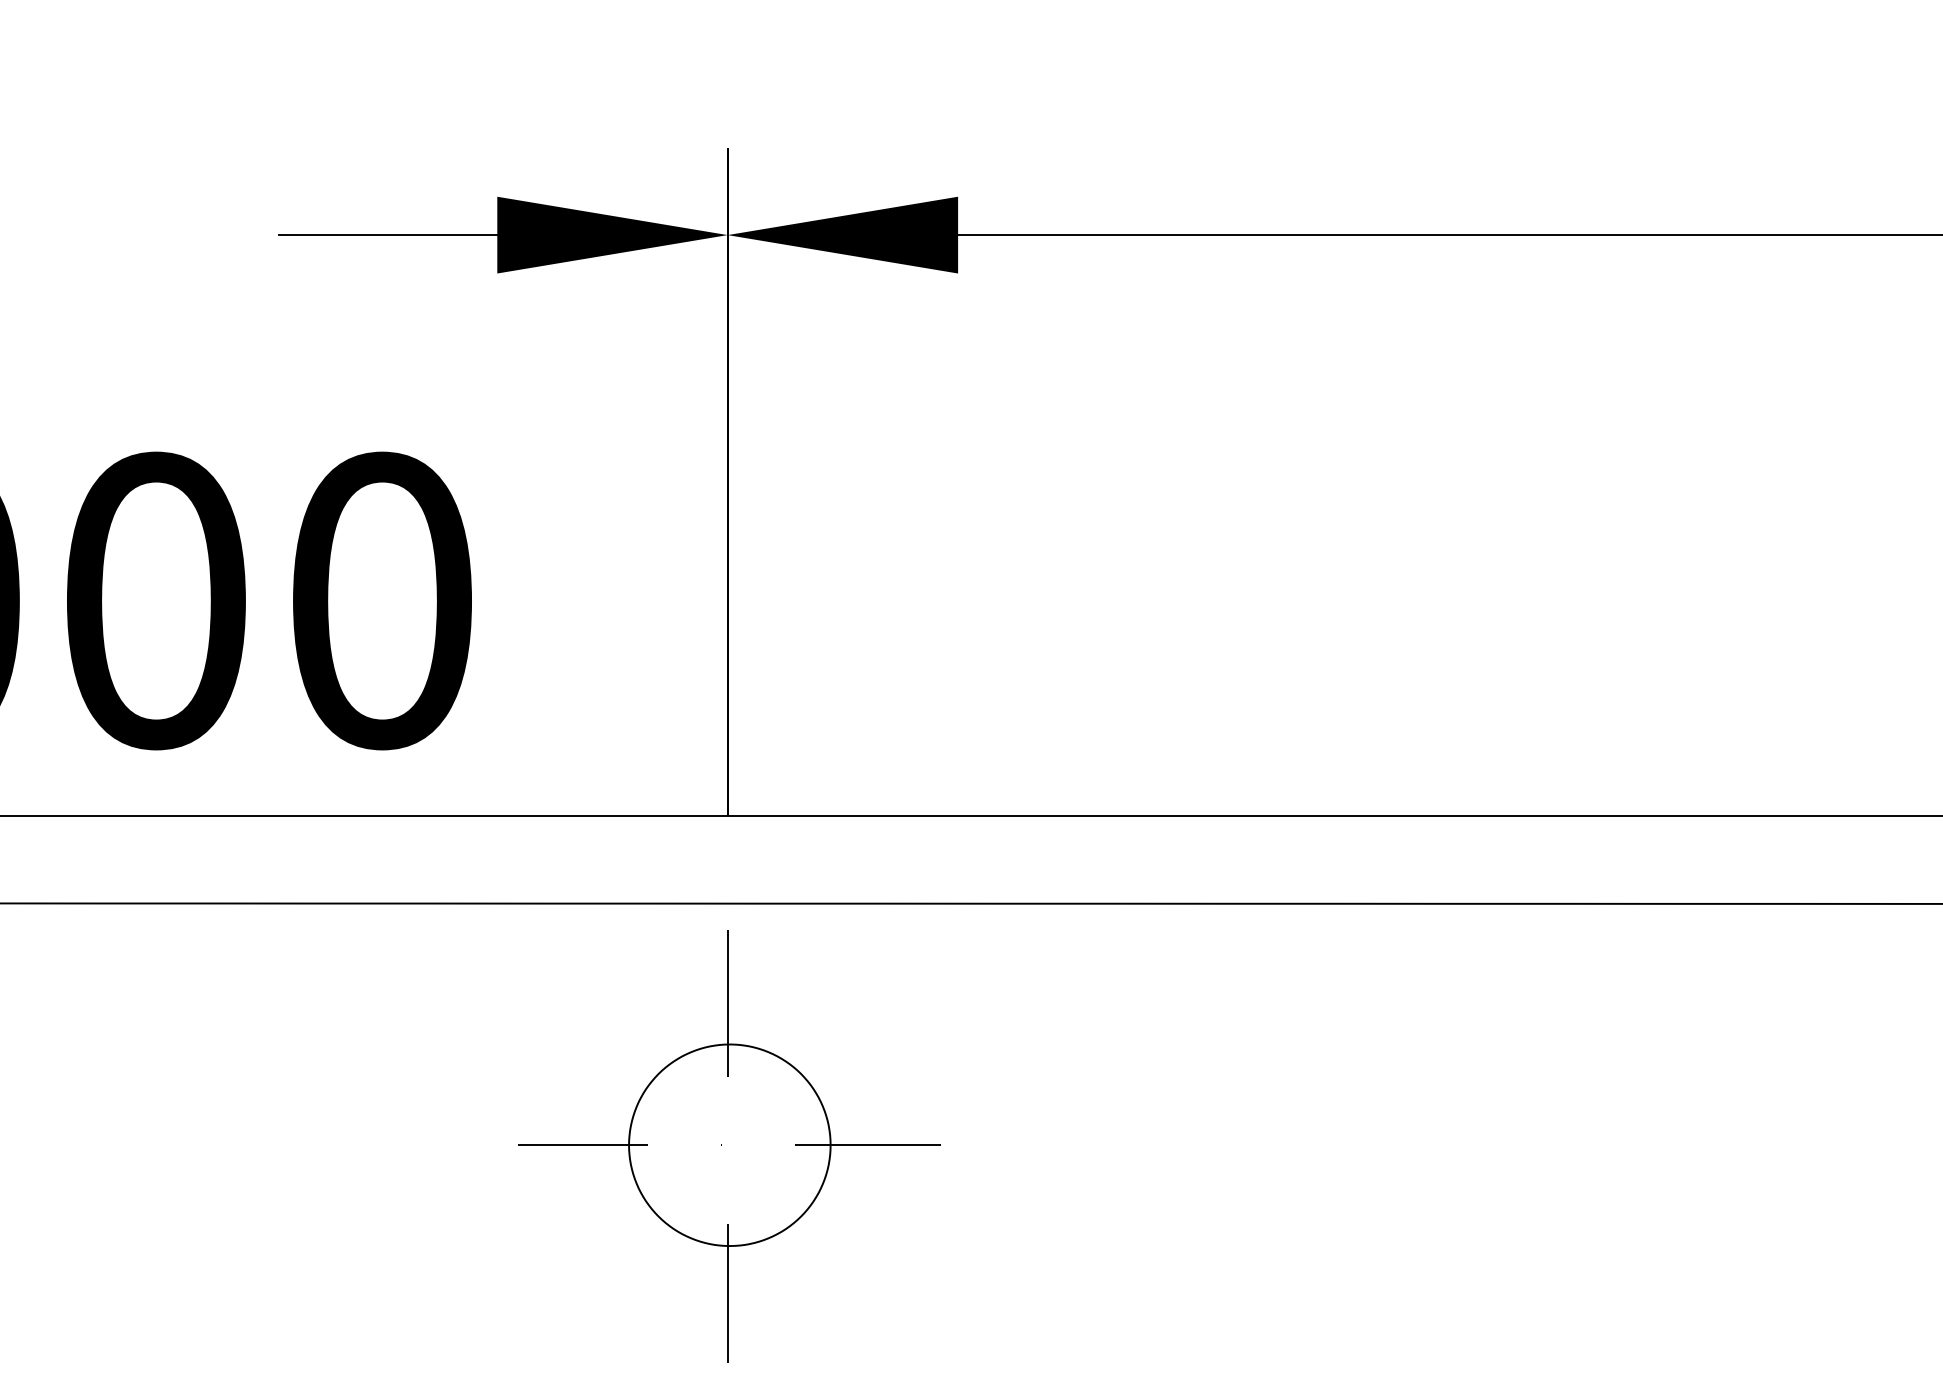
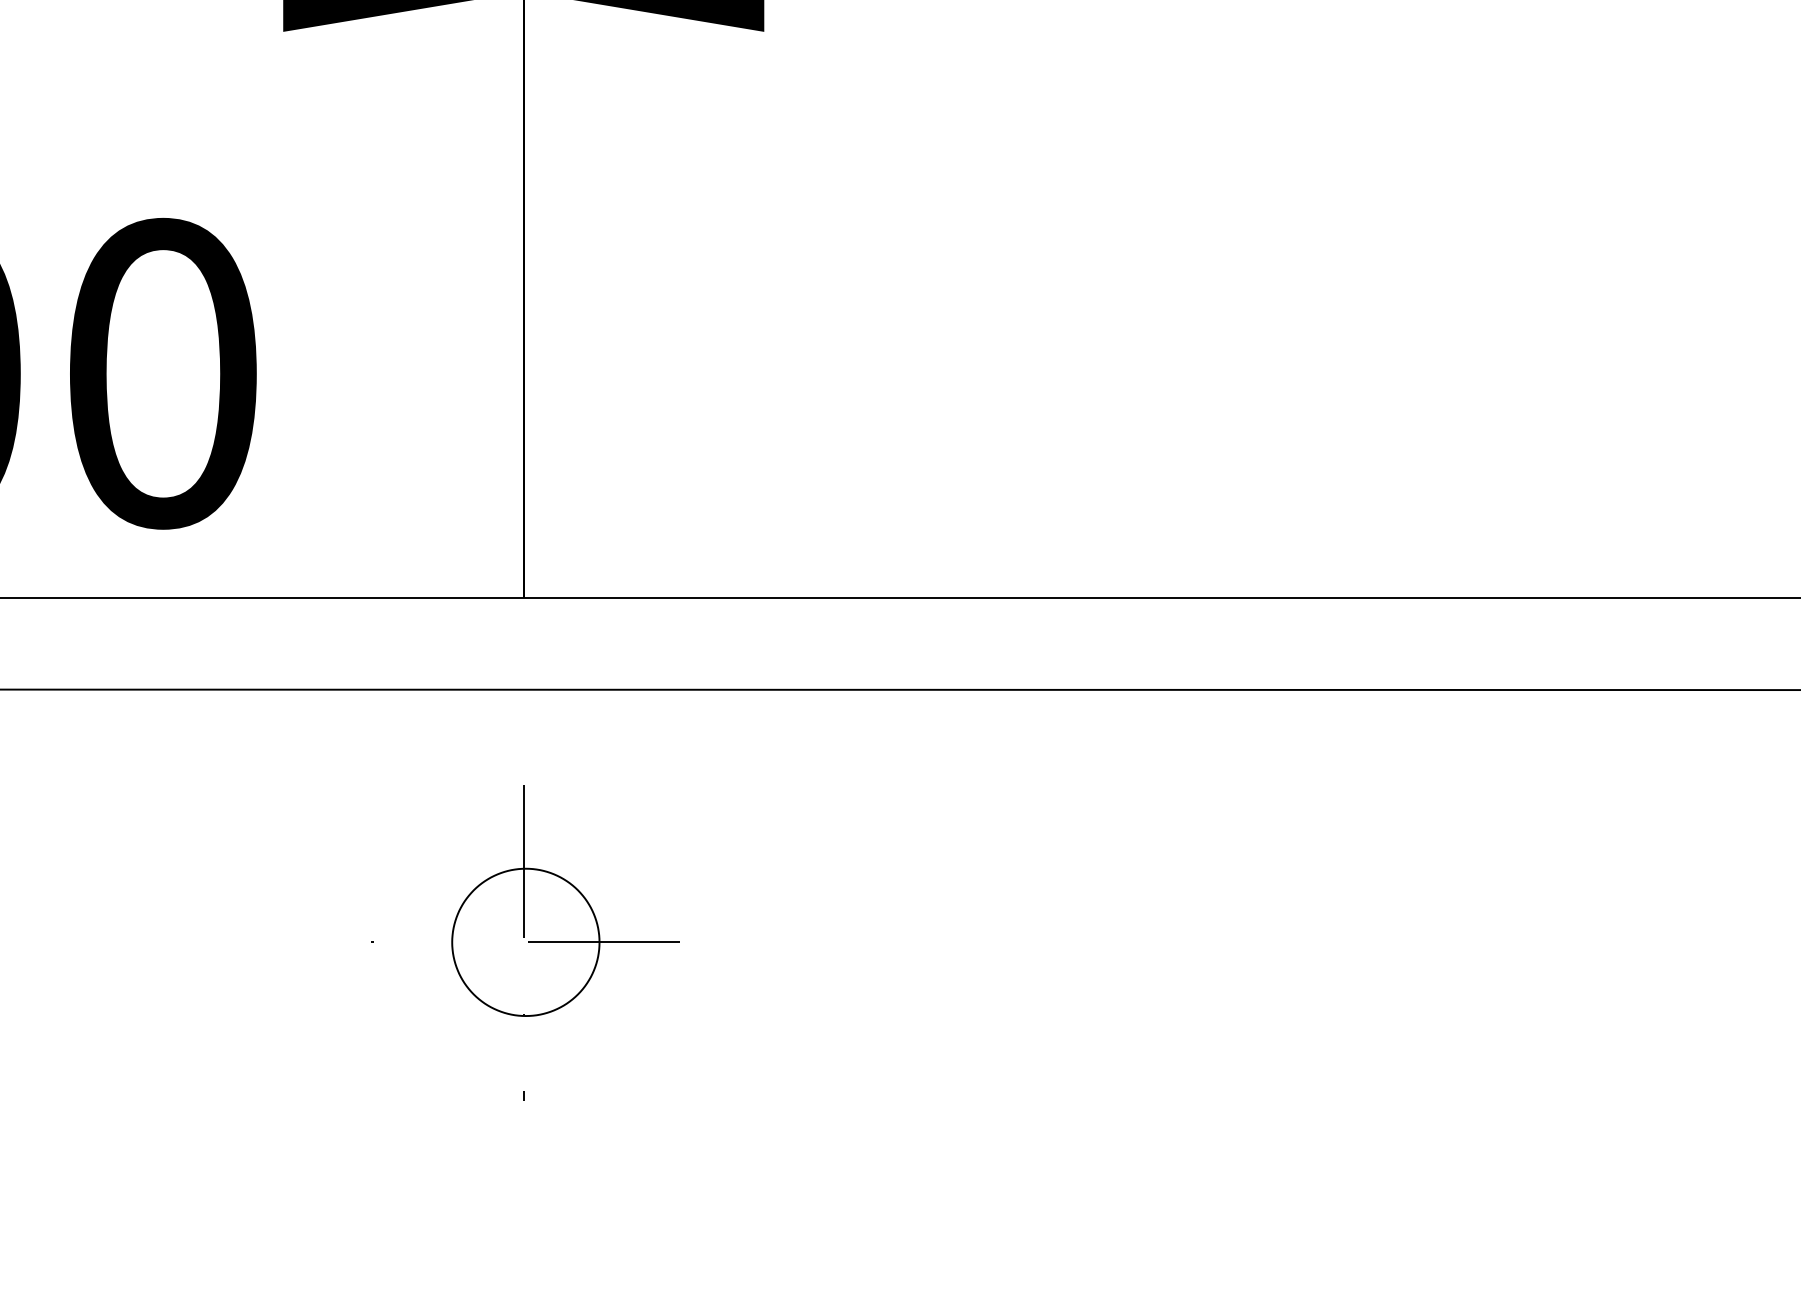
part: (729, 1146) -> (525, 943), size x0.7

